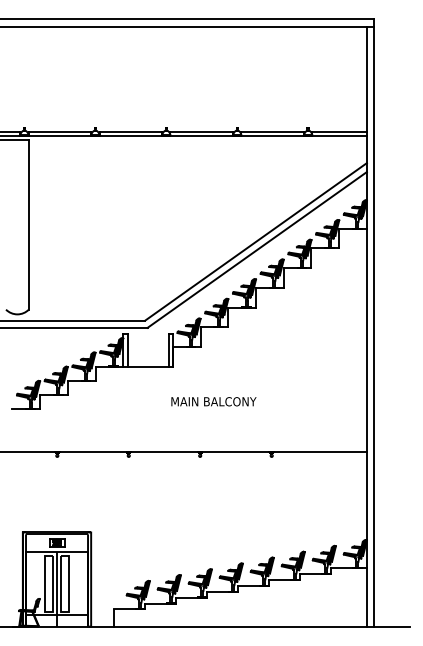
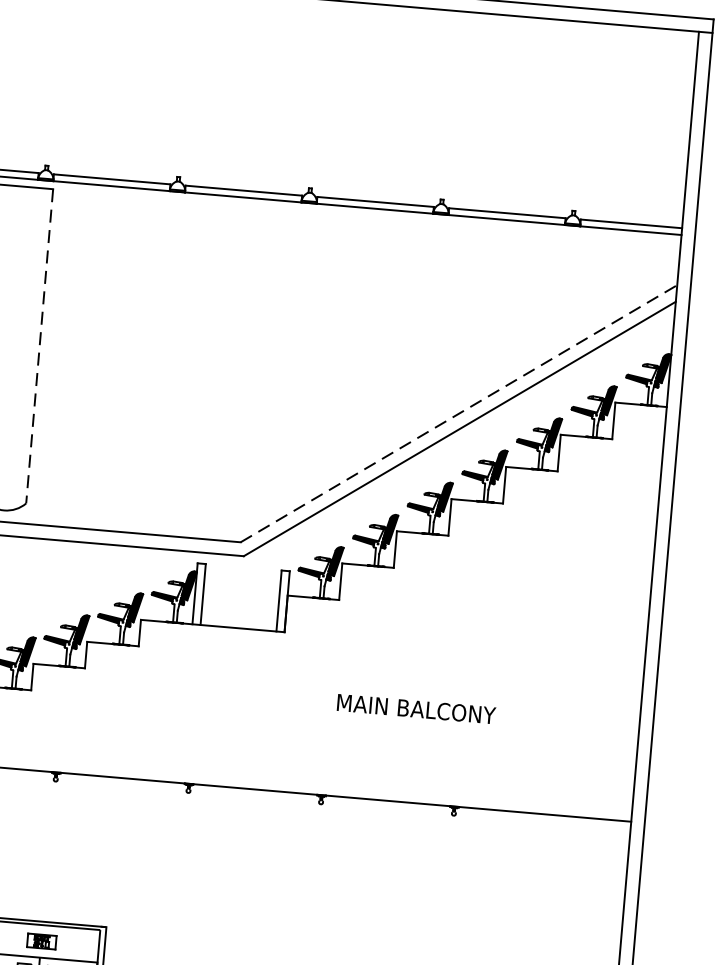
line: (28, 225) -> (38, 347), solid -> dashed
line: (256, 241) -> (459, 413), solid -> dashed
text: (213, 401) -> (415, 708), moved

